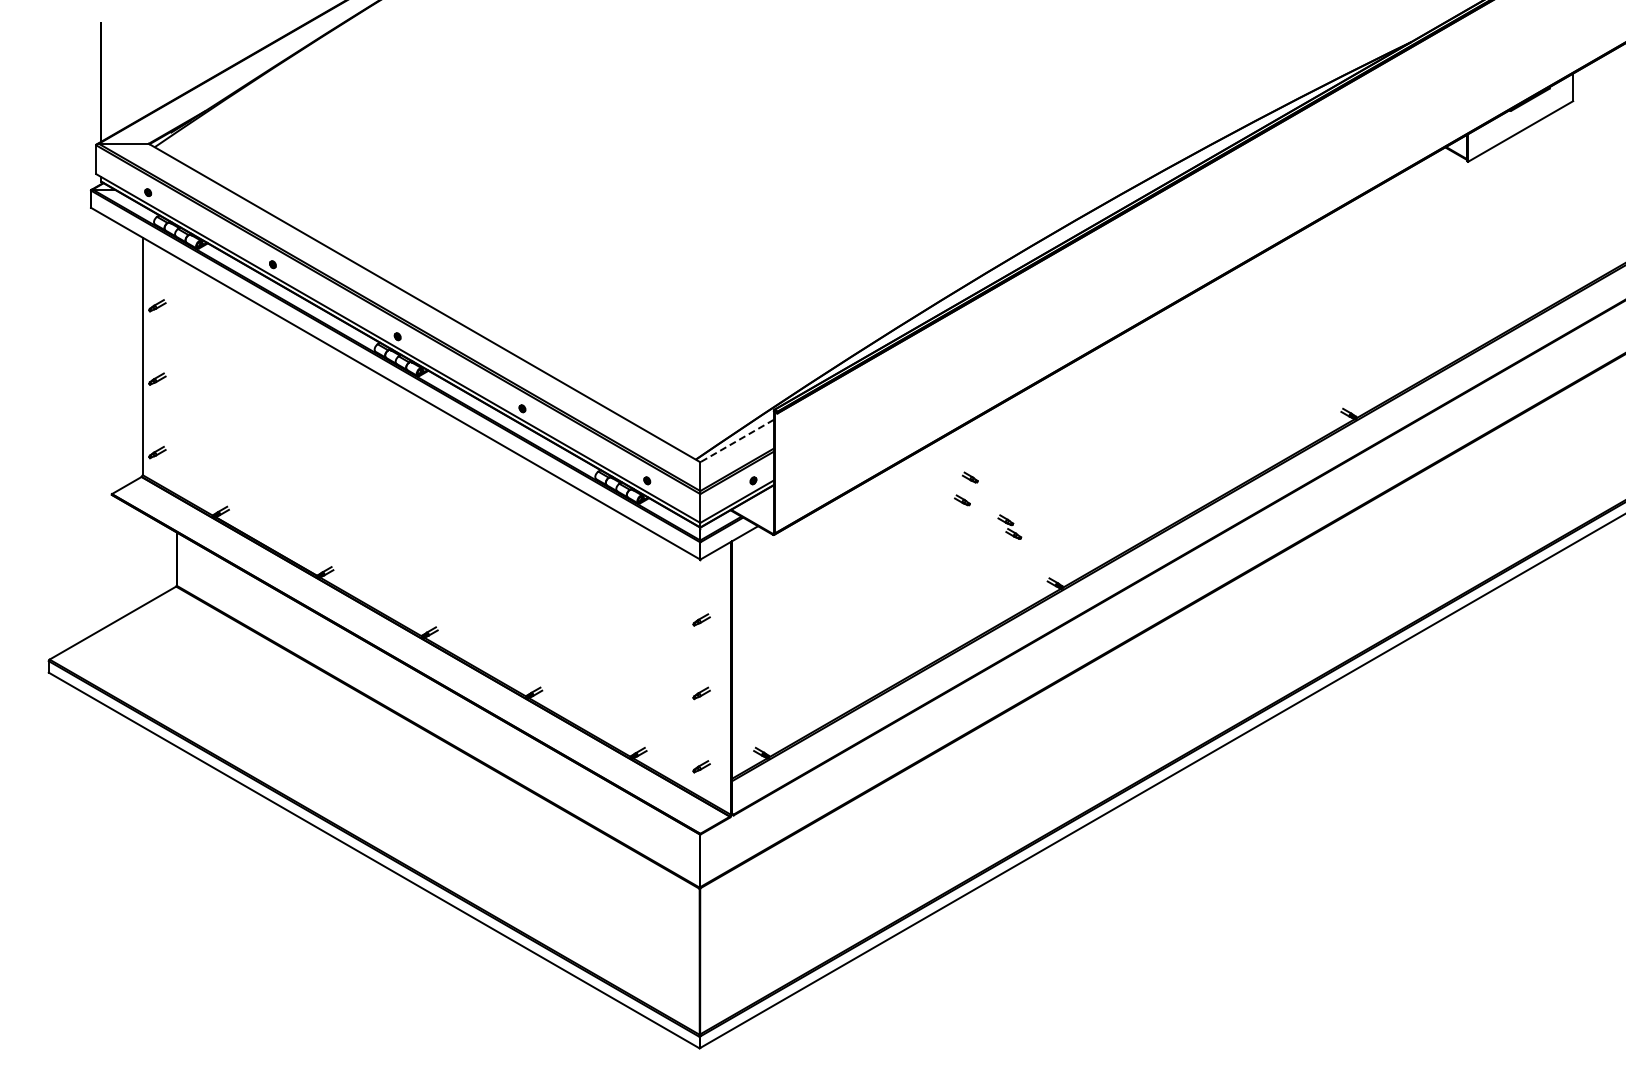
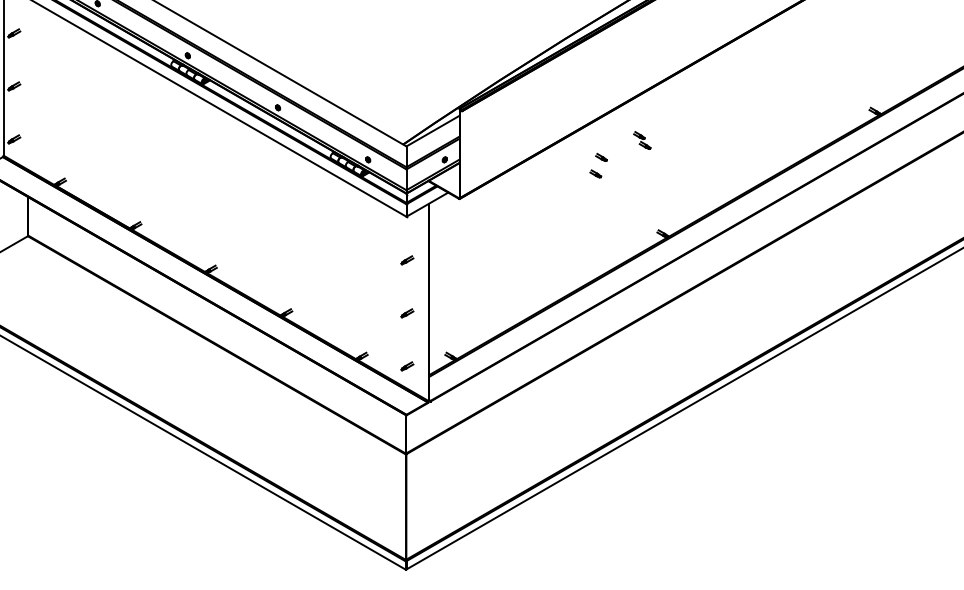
line: (736, 441) -> (432, 131), dashed -> solid
part: (1009, 526) -> (642, 140), moved

